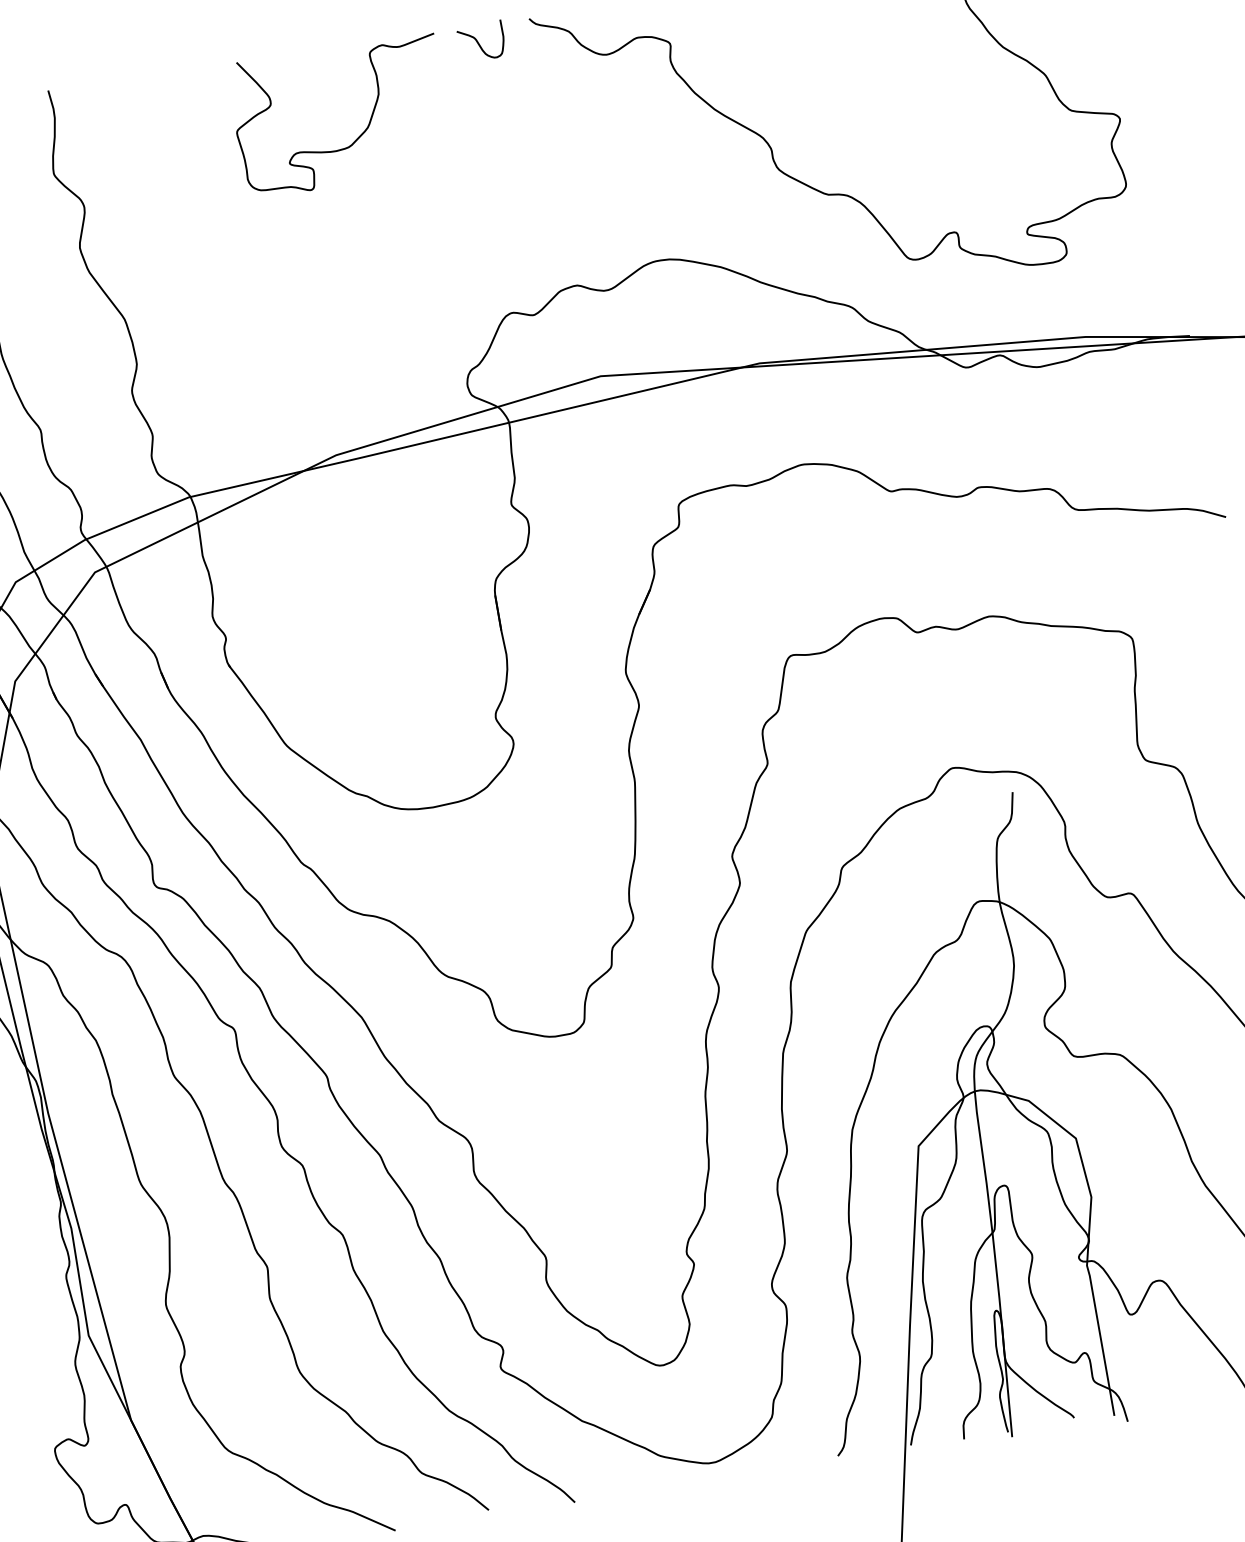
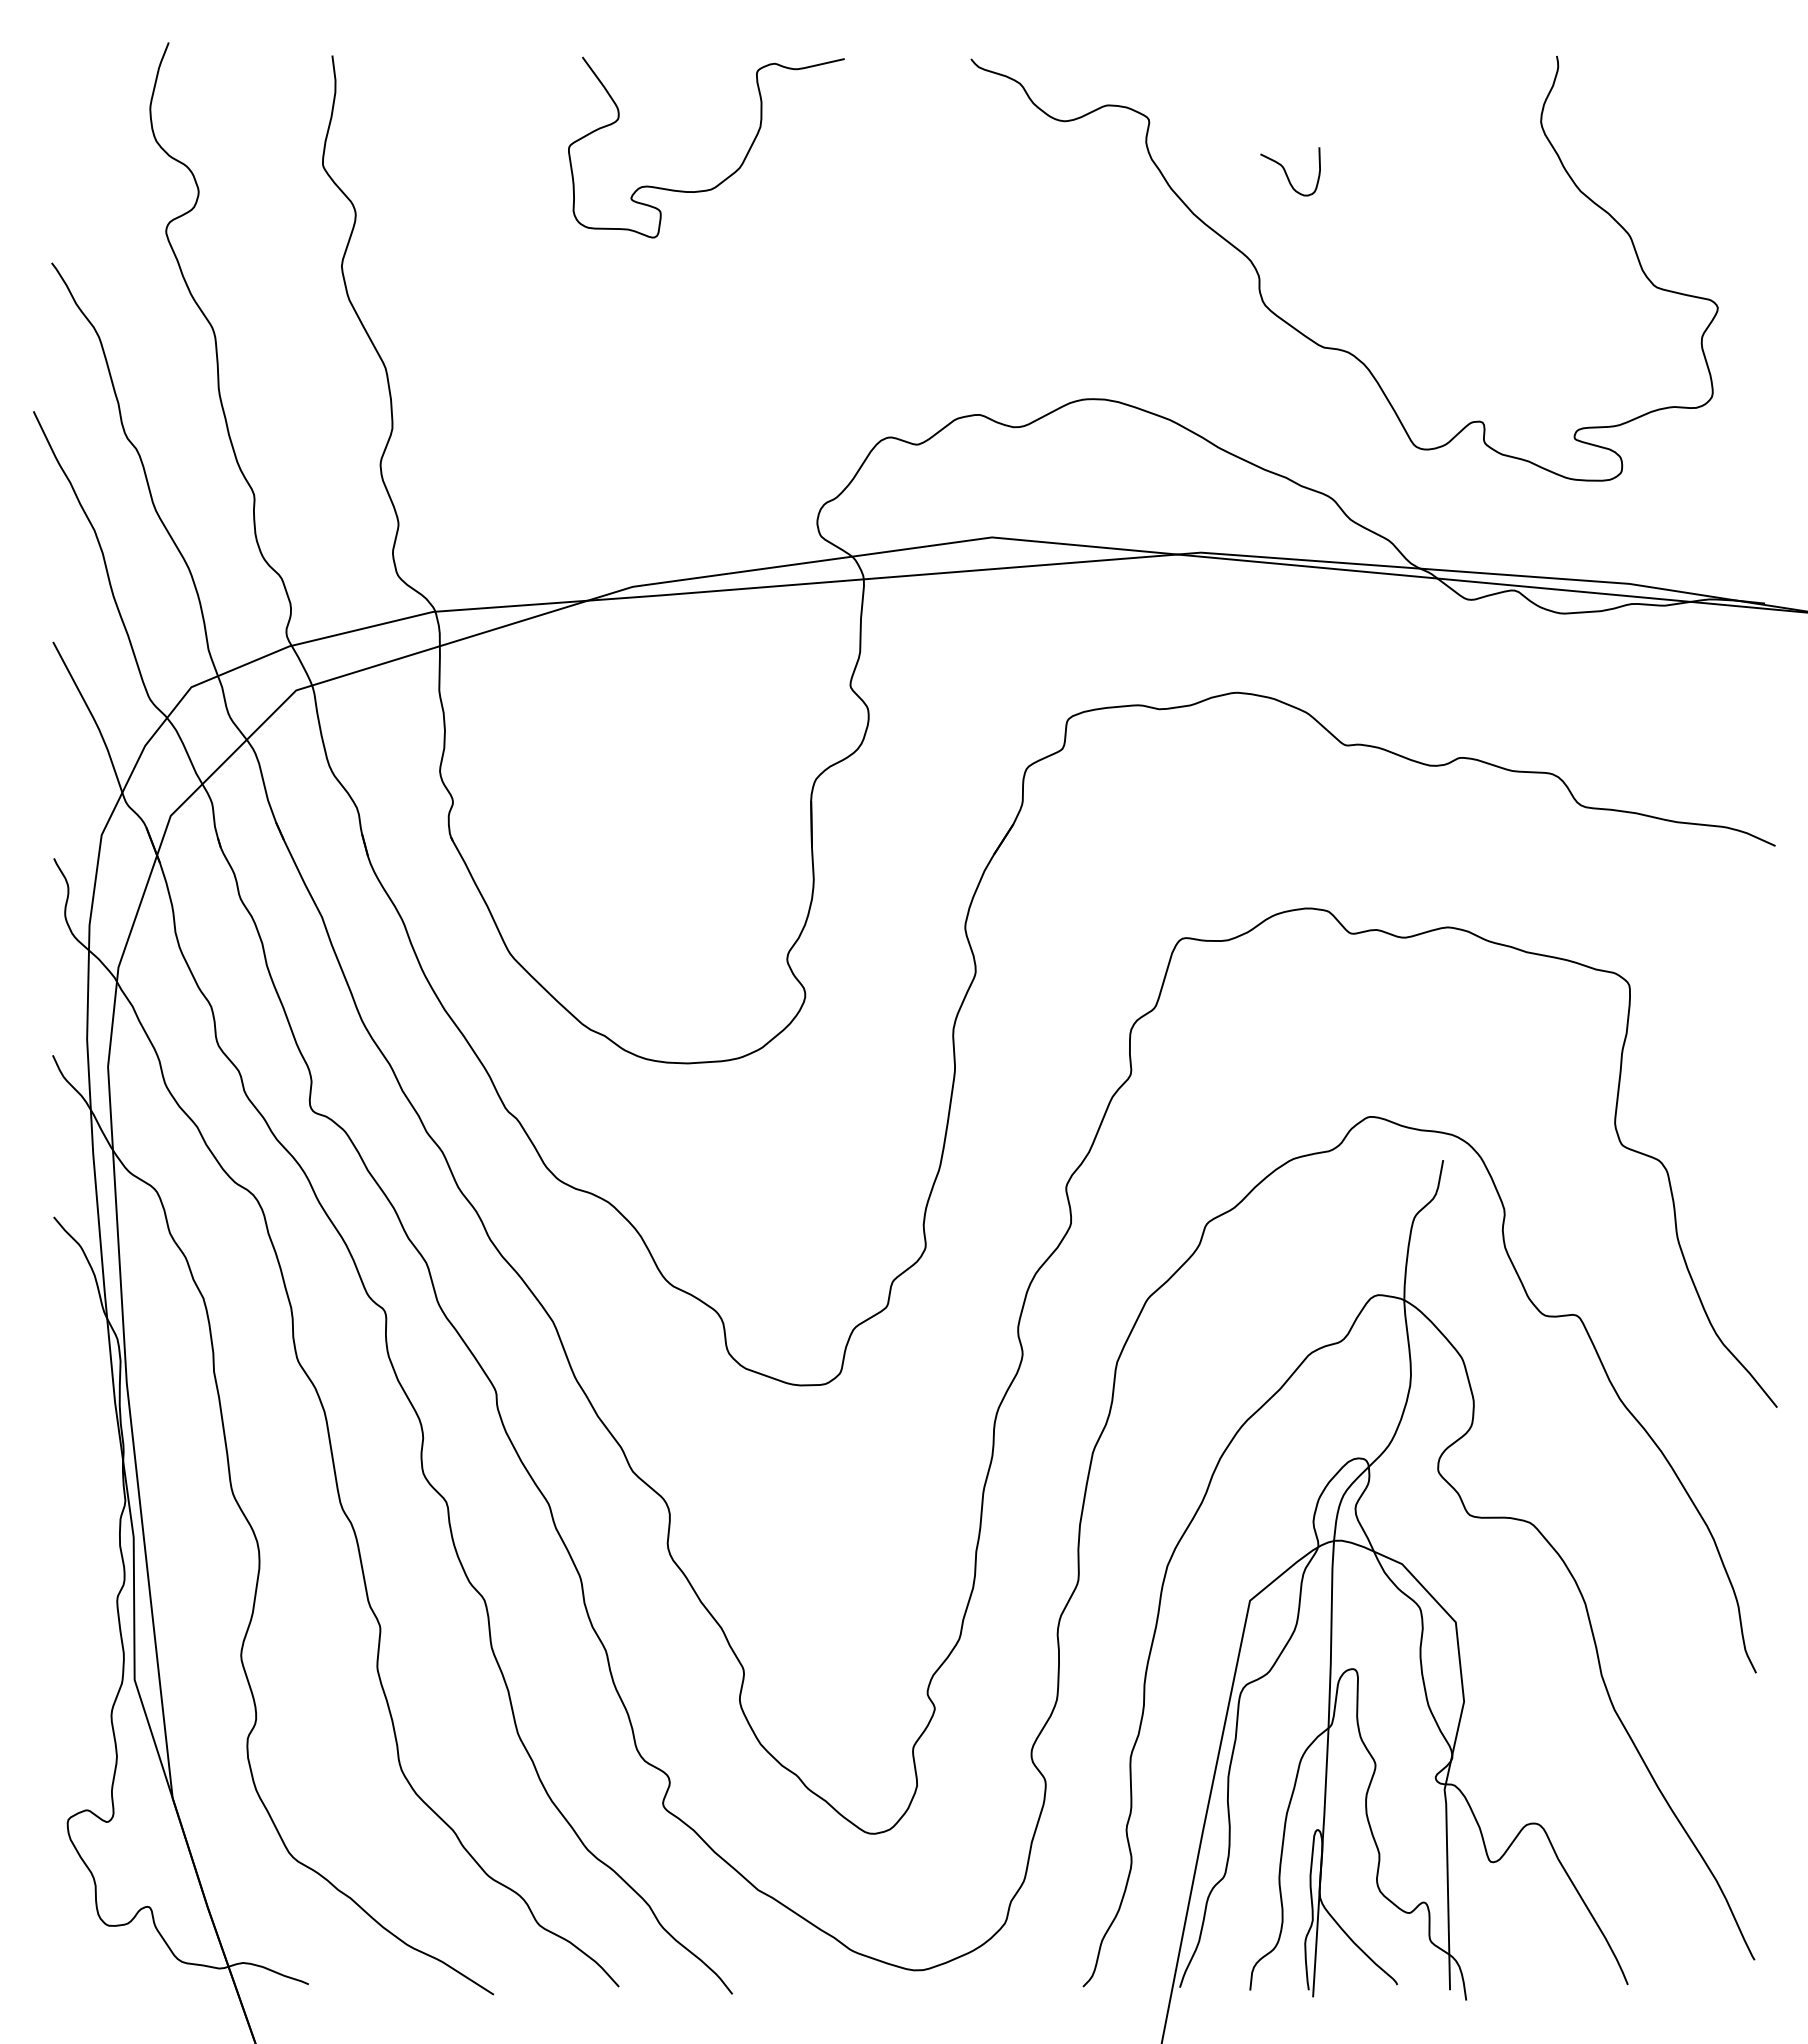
curve: (478, 41) -> (1286, 171), moved

